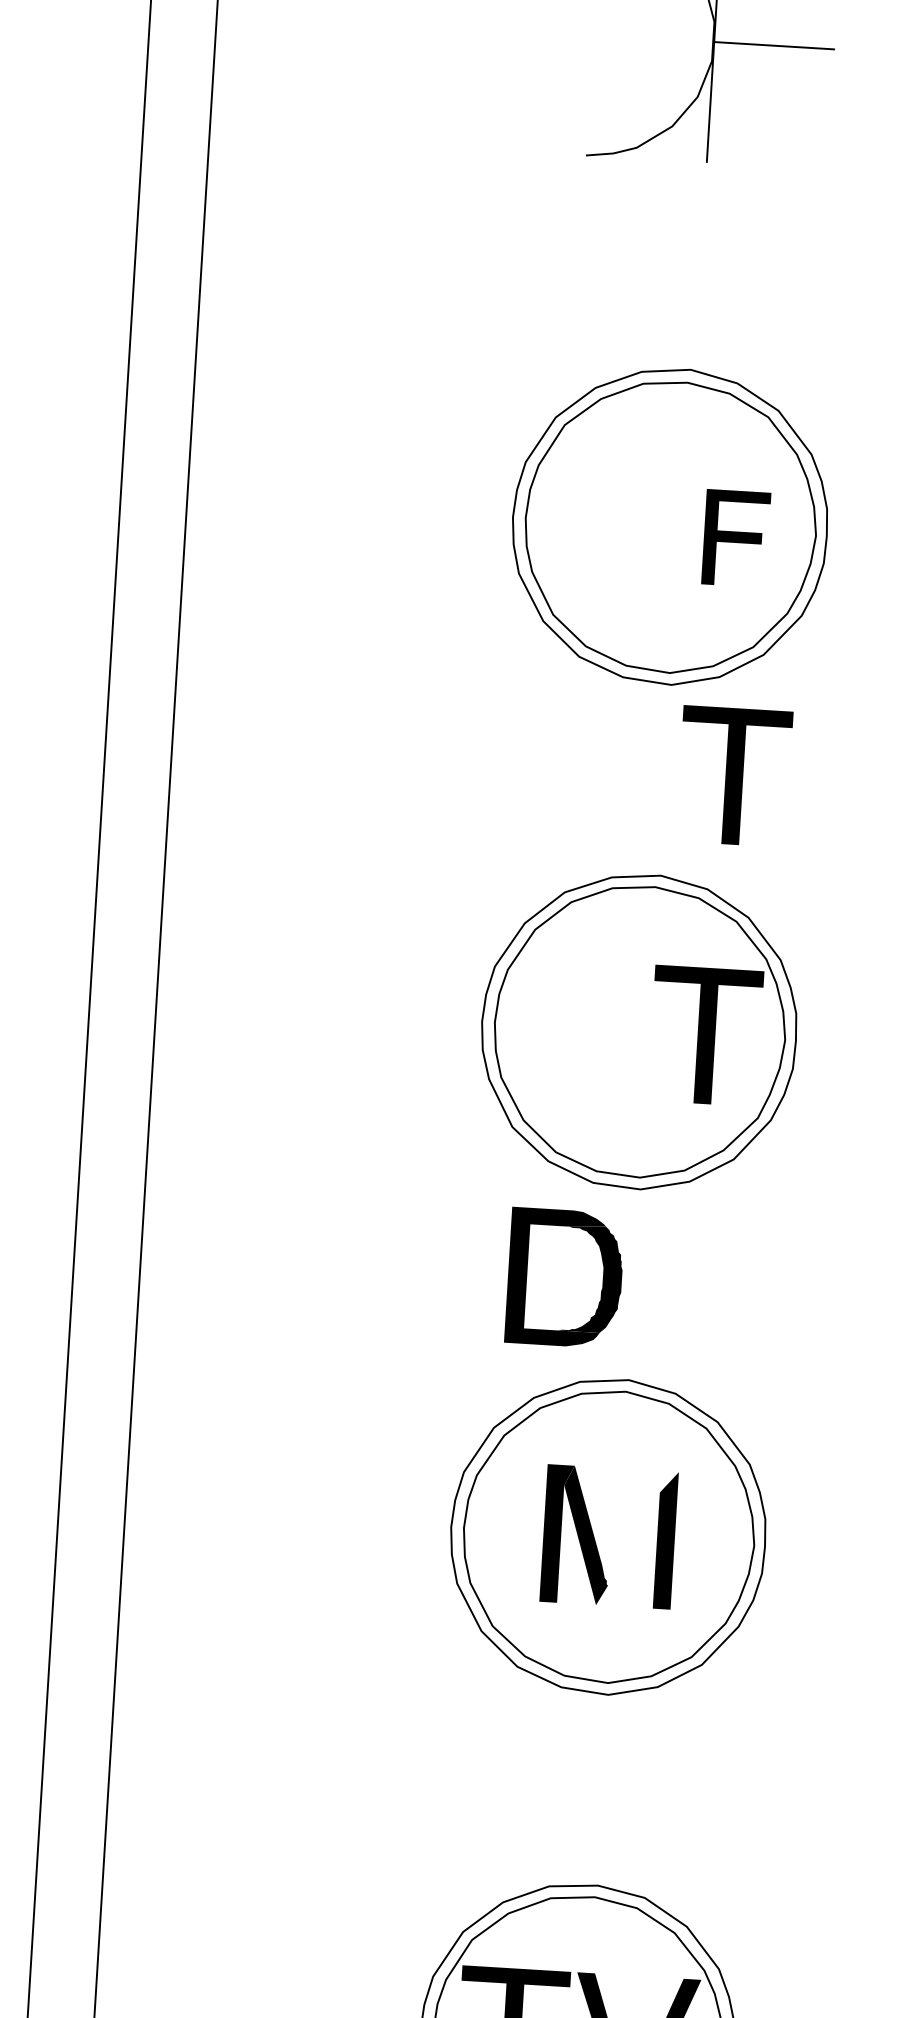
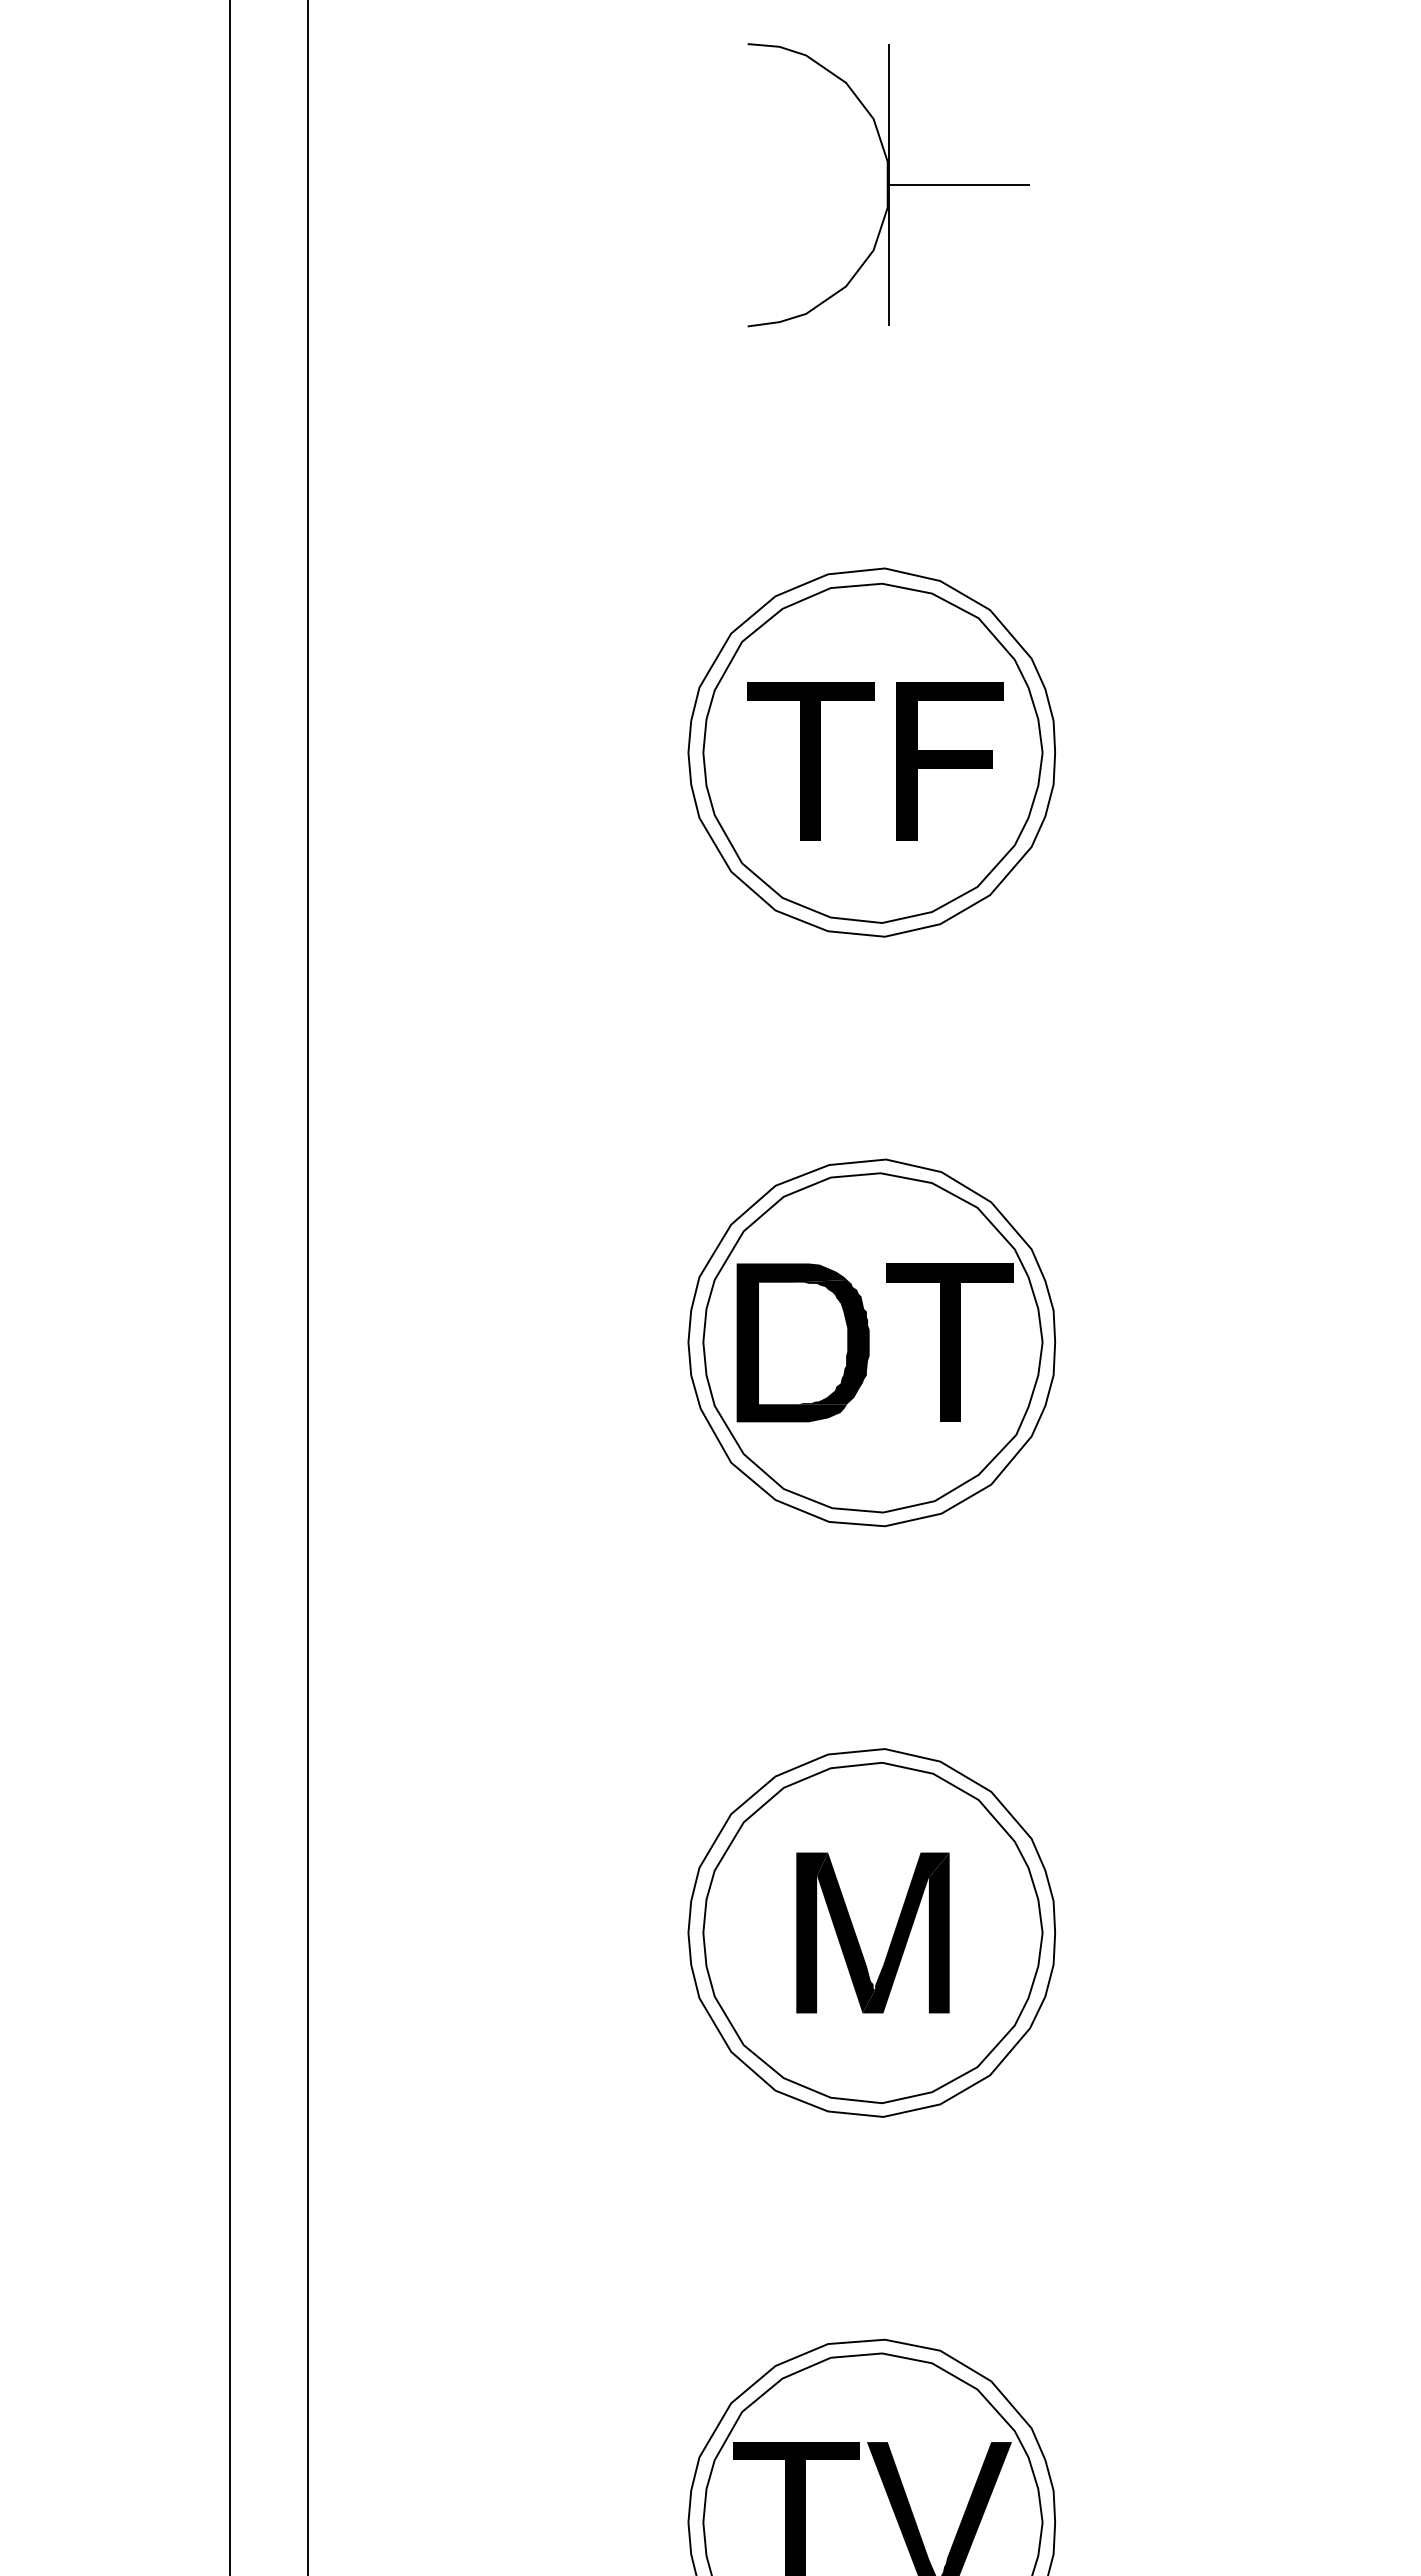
part: (735, 538) -> (949, 761), size x1.43
part: (734, 776) -> (810, 761), moved
part: (564, 1277) -> (802, 1342), moved
fill: (636, 1538) -> (905, 1932), added

